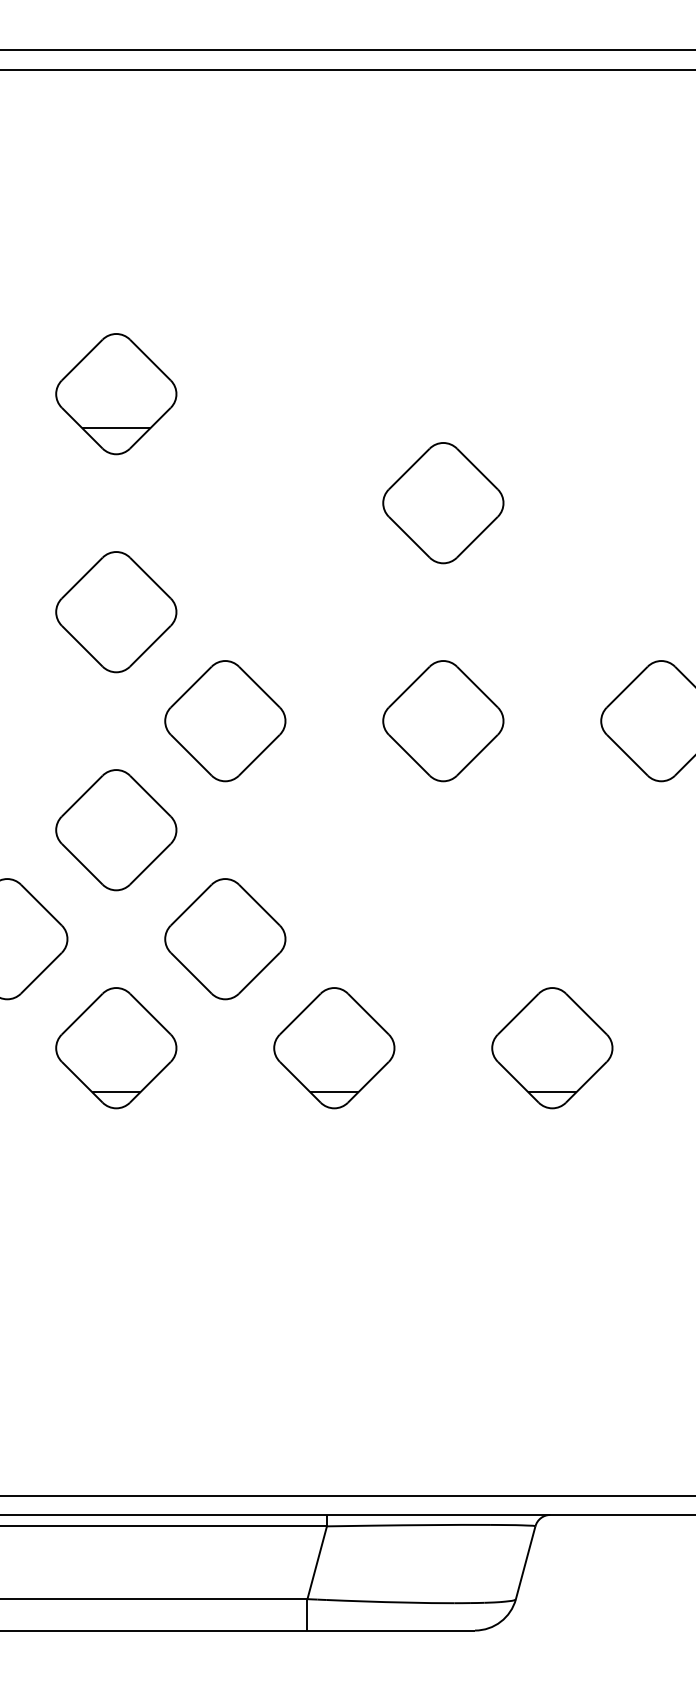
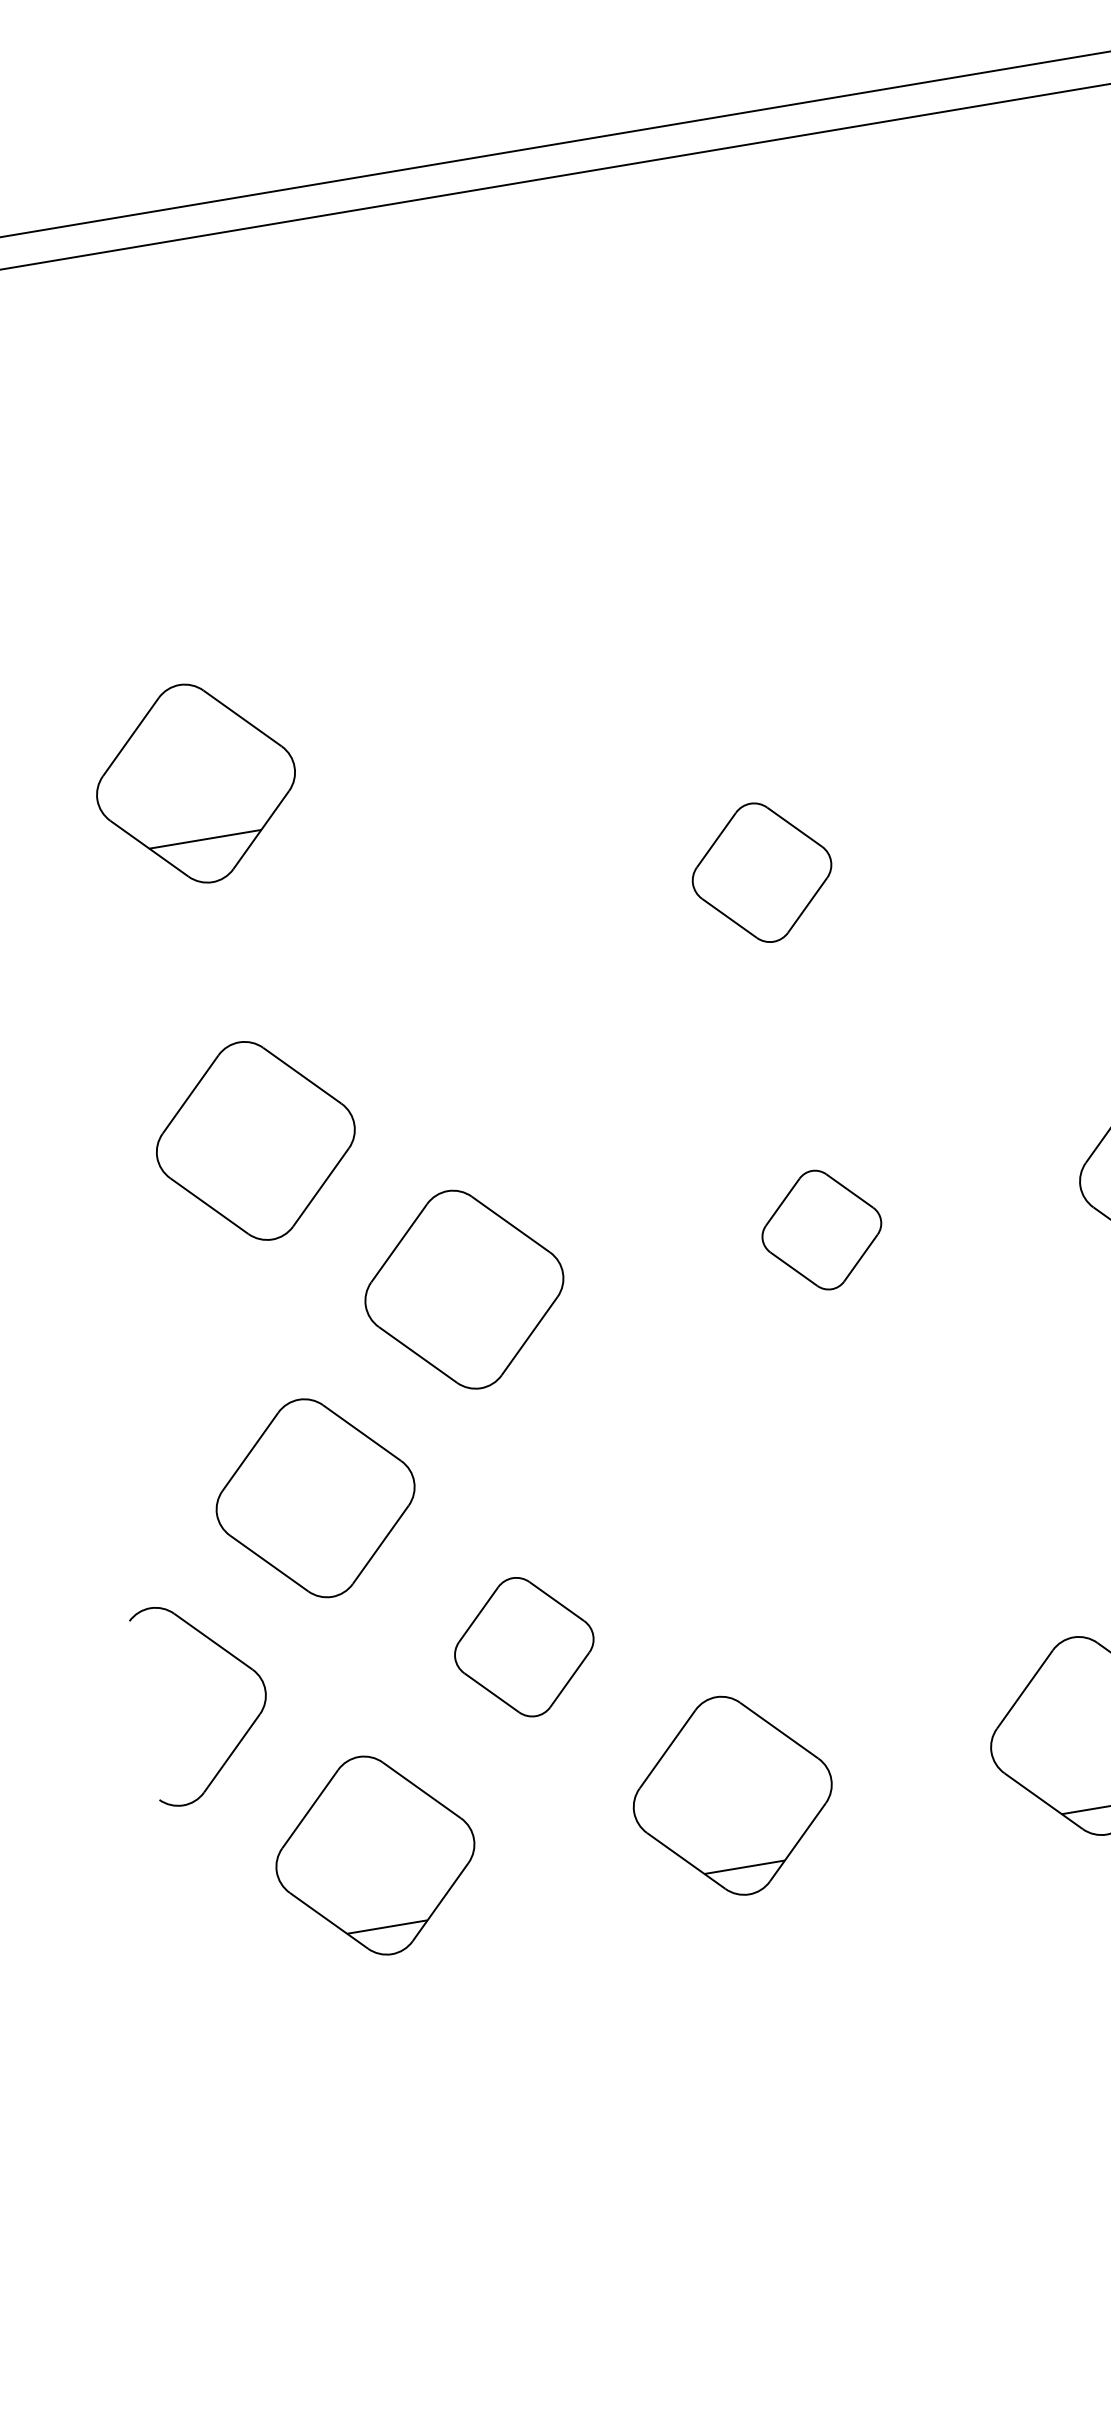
part: (443, 503) -> (762, 873), size x0.7
part: (443, 721) -> (822, 1230), size x0.6
part: (225, 939) -> (524, 1647), size x0.7

